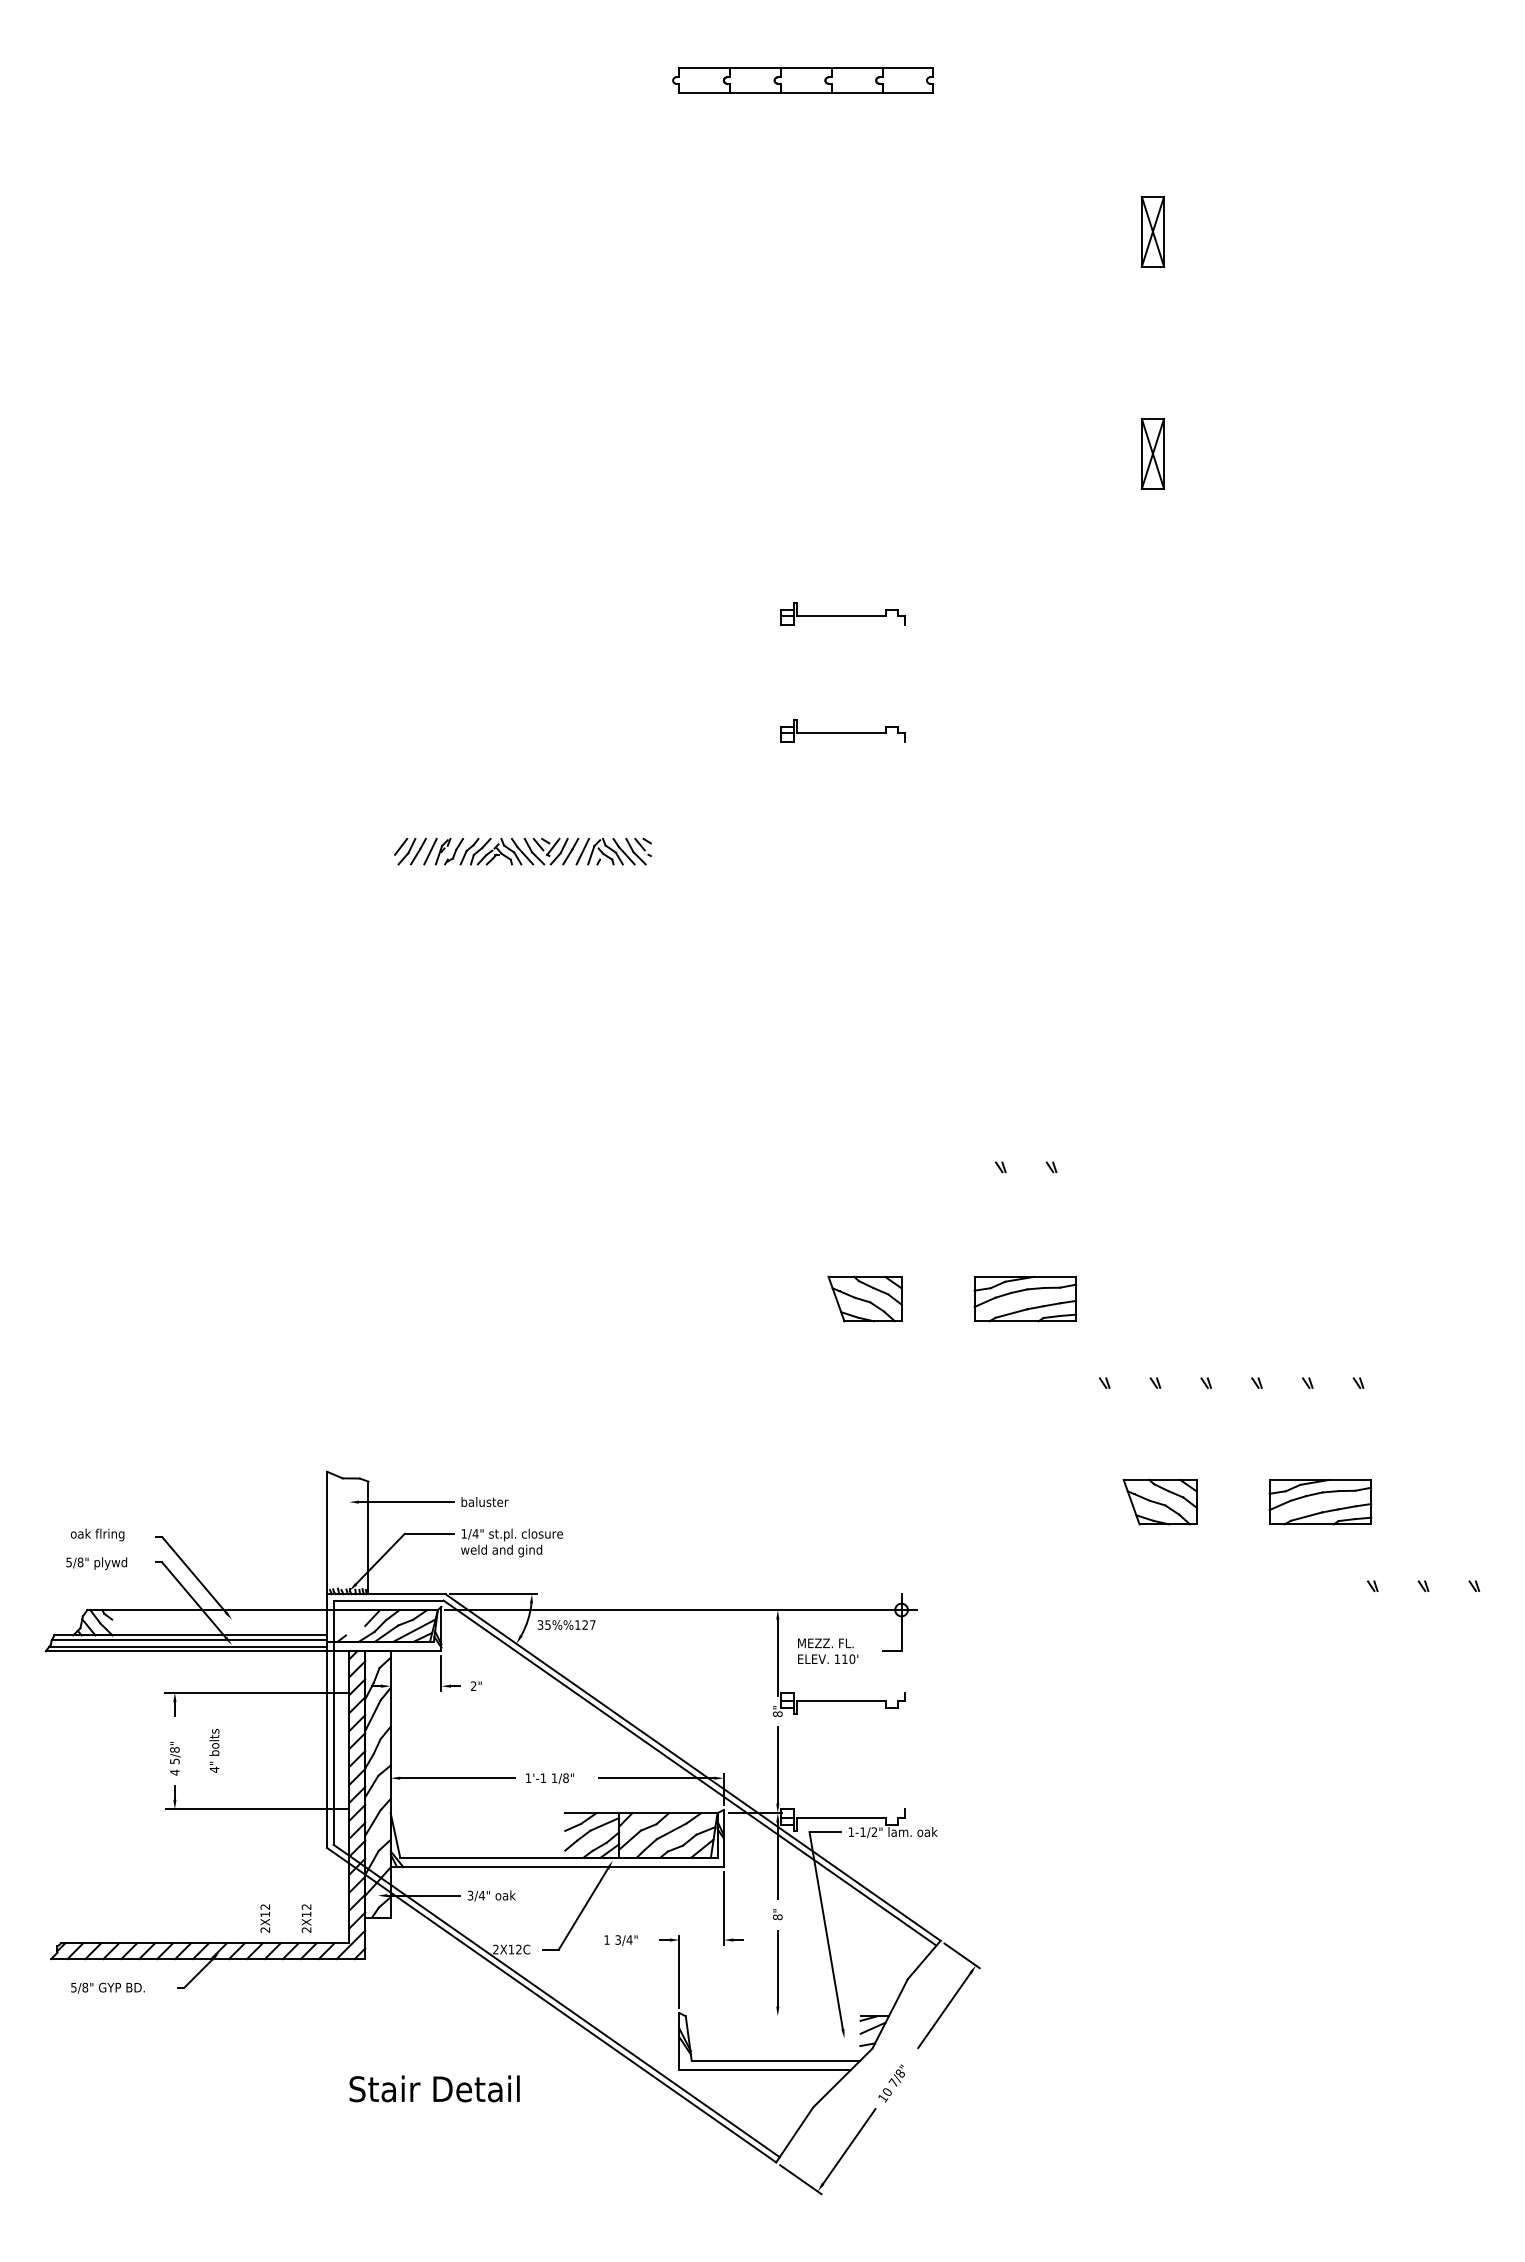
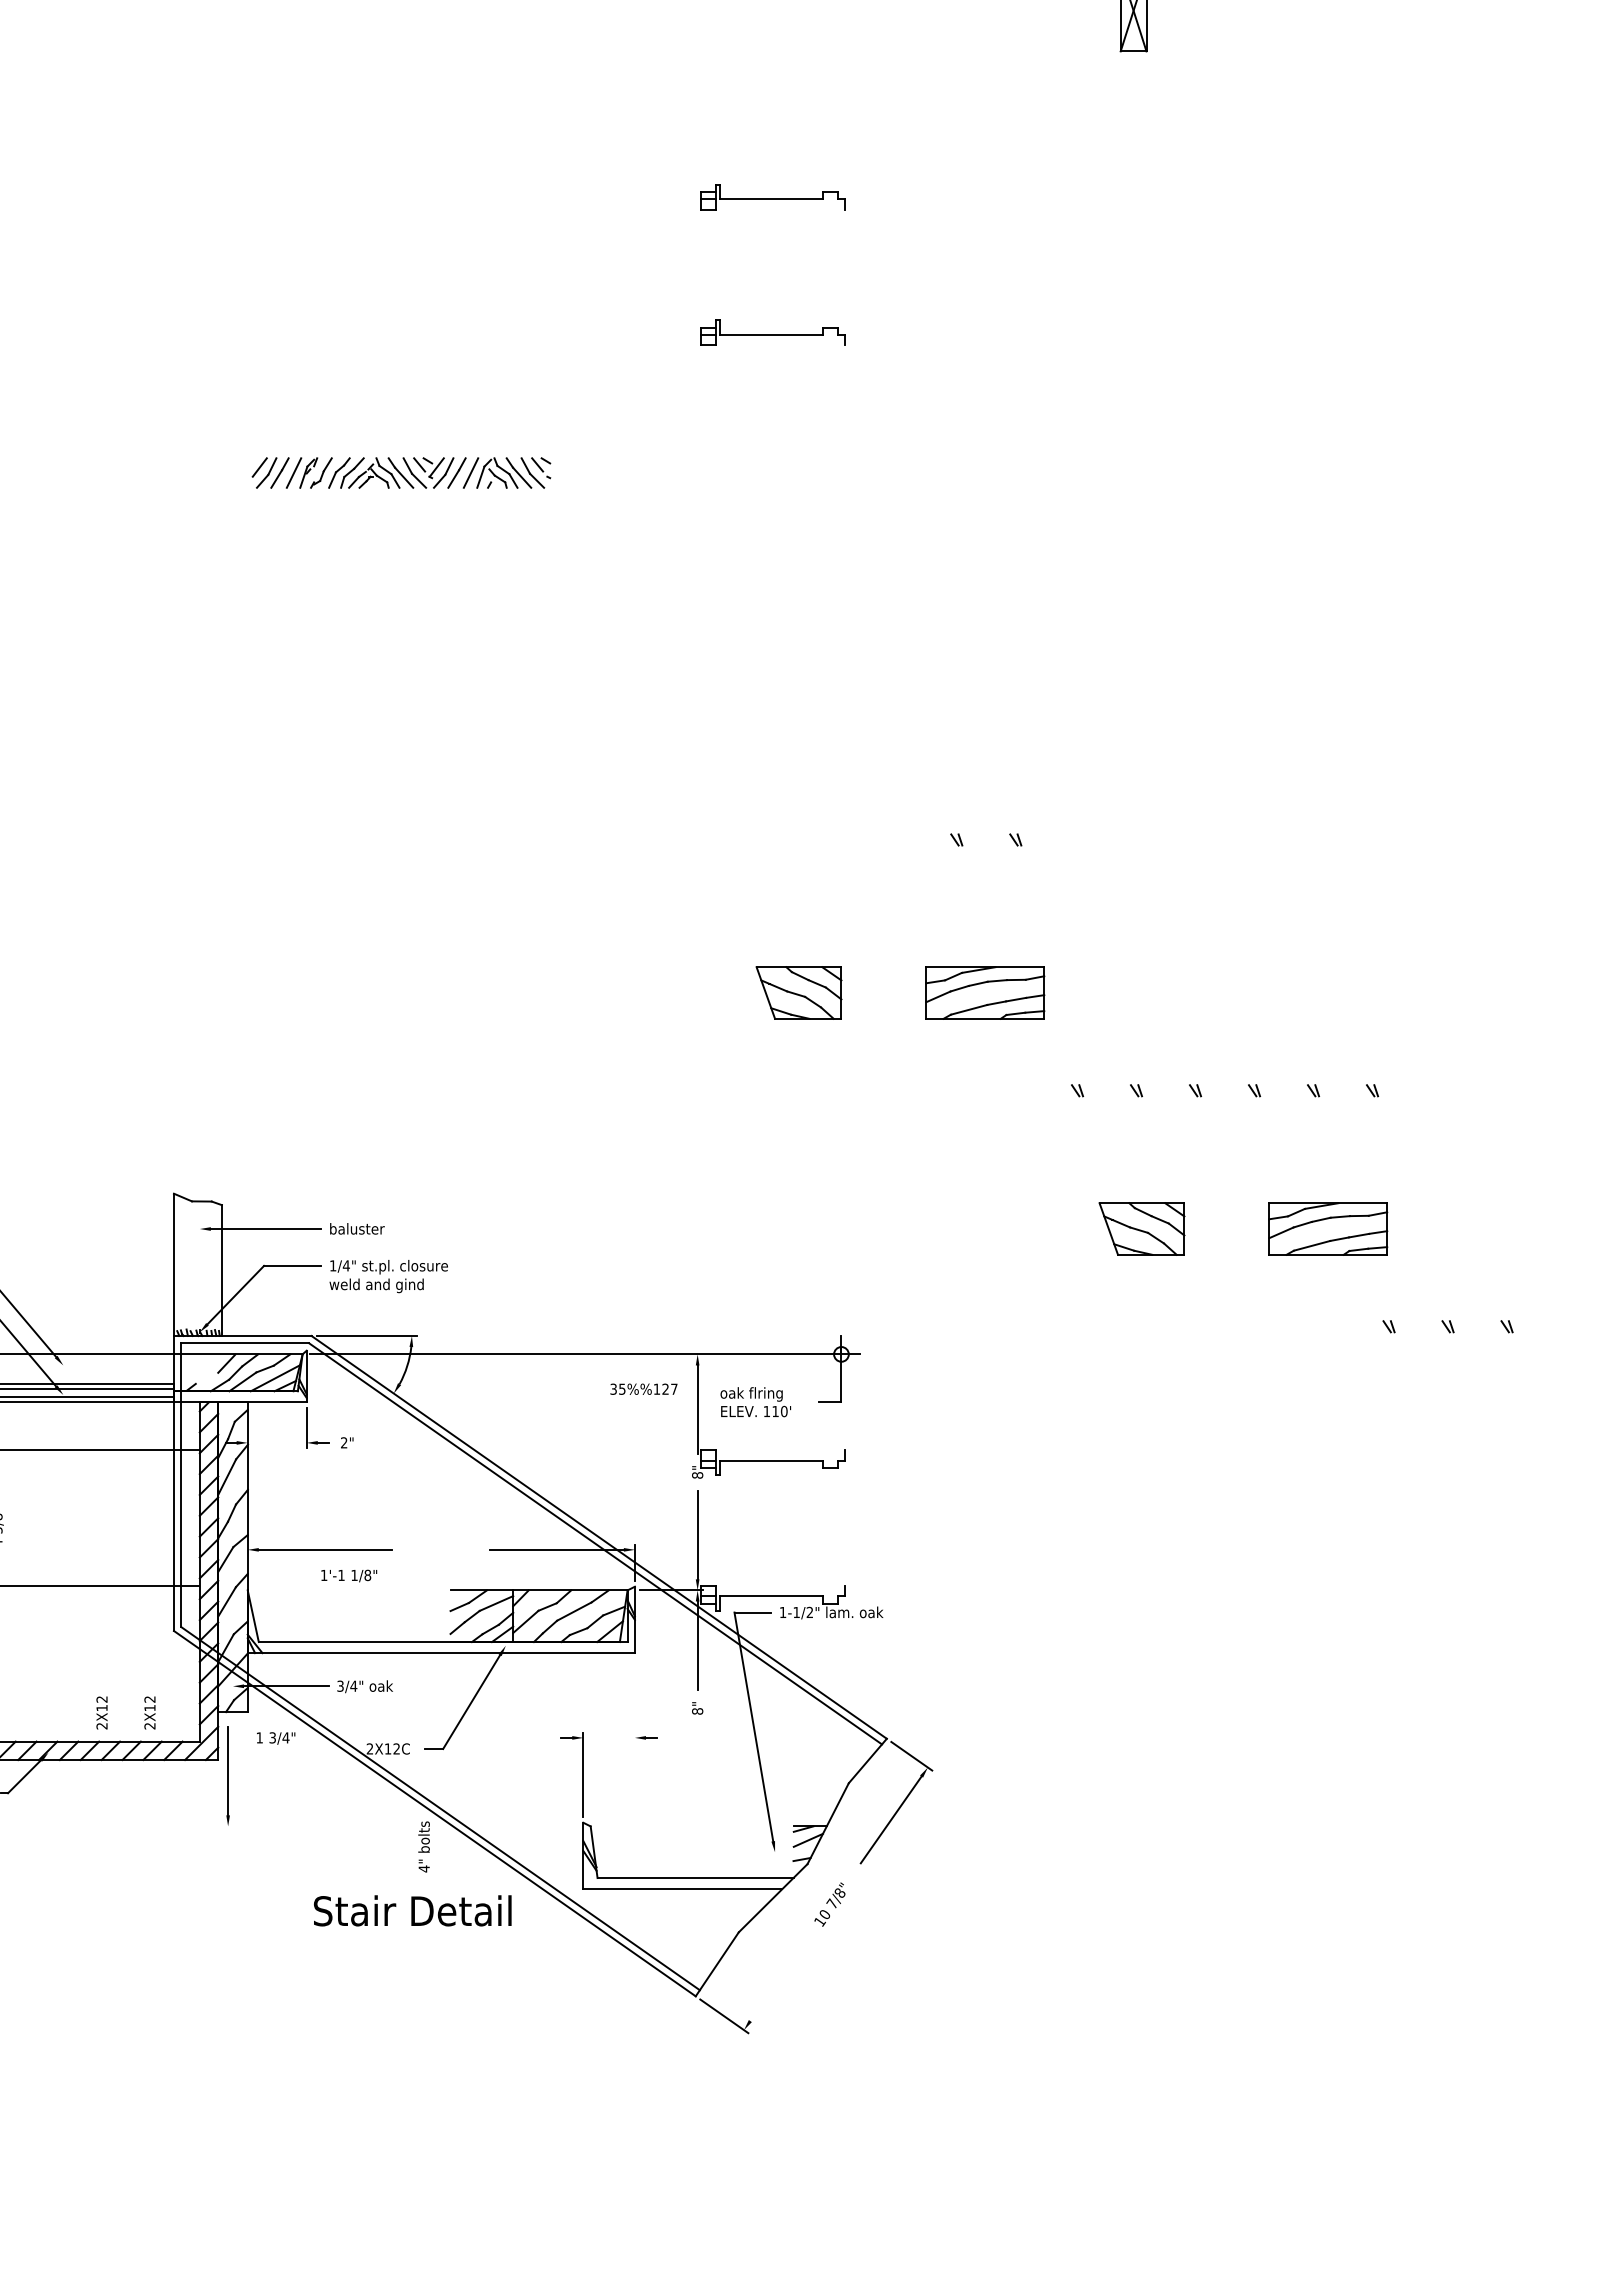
text: (566, 1624) -> (643, 1388), moved
text: (825, 1644) -> (753, 1394), MEZZ. FL. -> oak flring
text: (214, 1750) -> (424, 1846), moved
text: (549, 1778) -> (348, 1575), moved
line: (723, 1907) -> (634, 1700), removed
text: (620, 1940) -> (275, 1738), moved
part: (777, 1972) -> (227, 1775), moved
text: (434, 2088) -> (412, 1910), moved
line: (849, 2146) -> (780, 1977), removed

